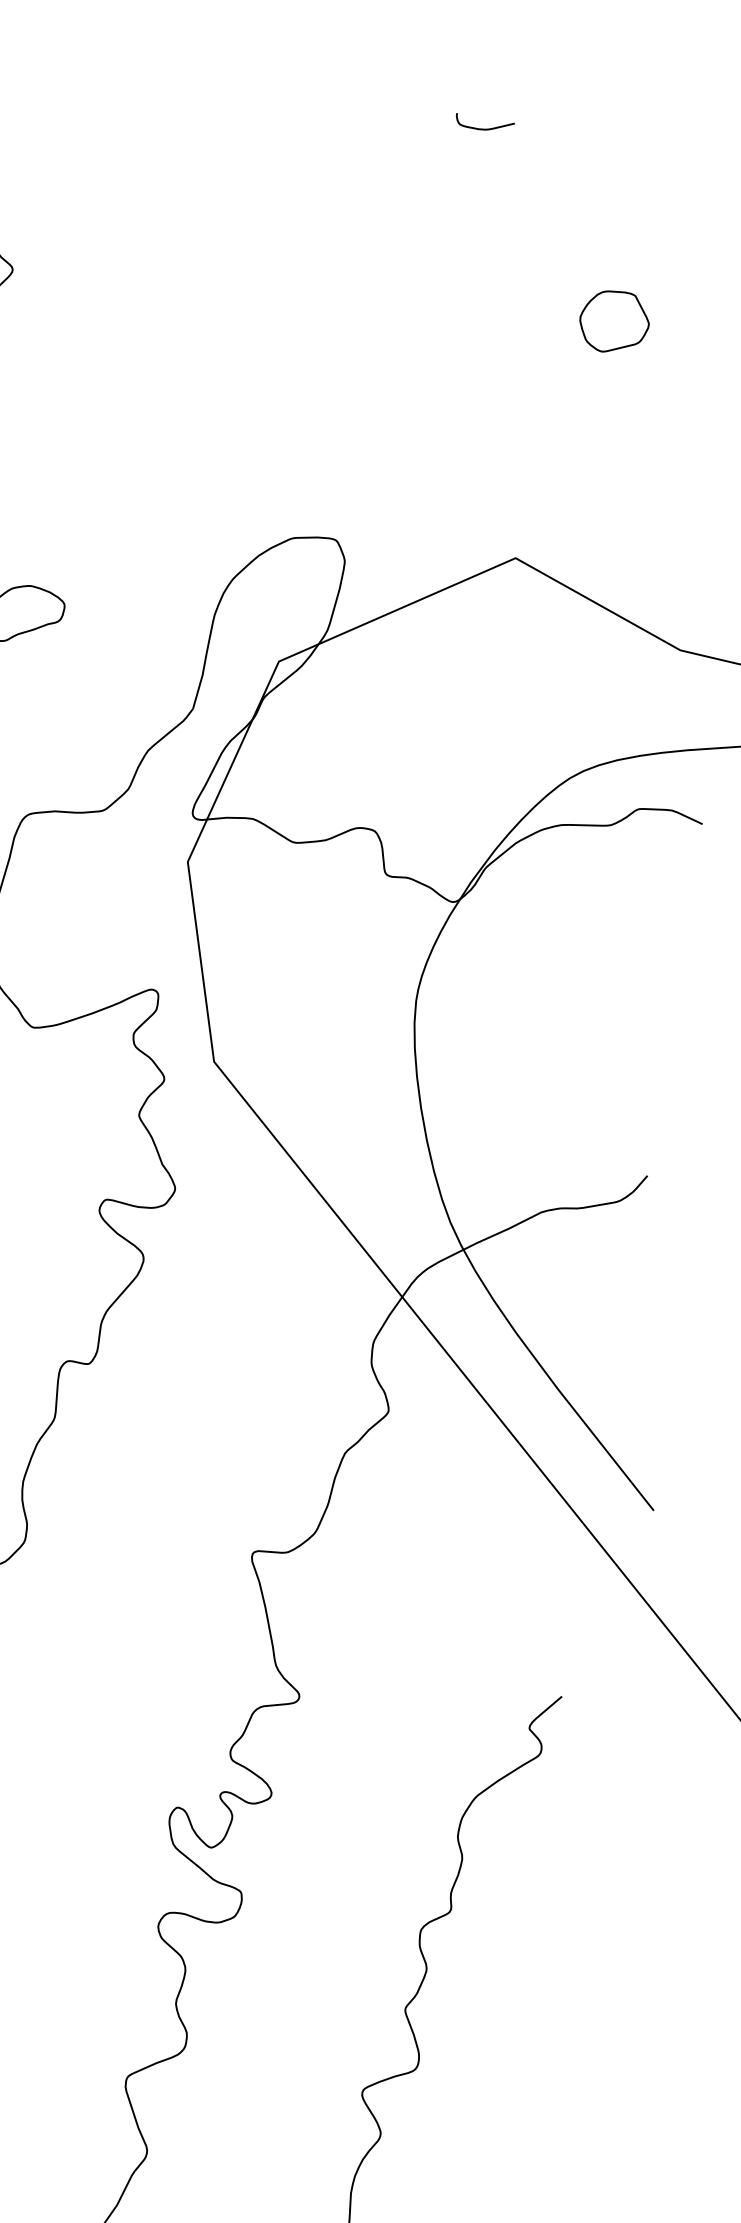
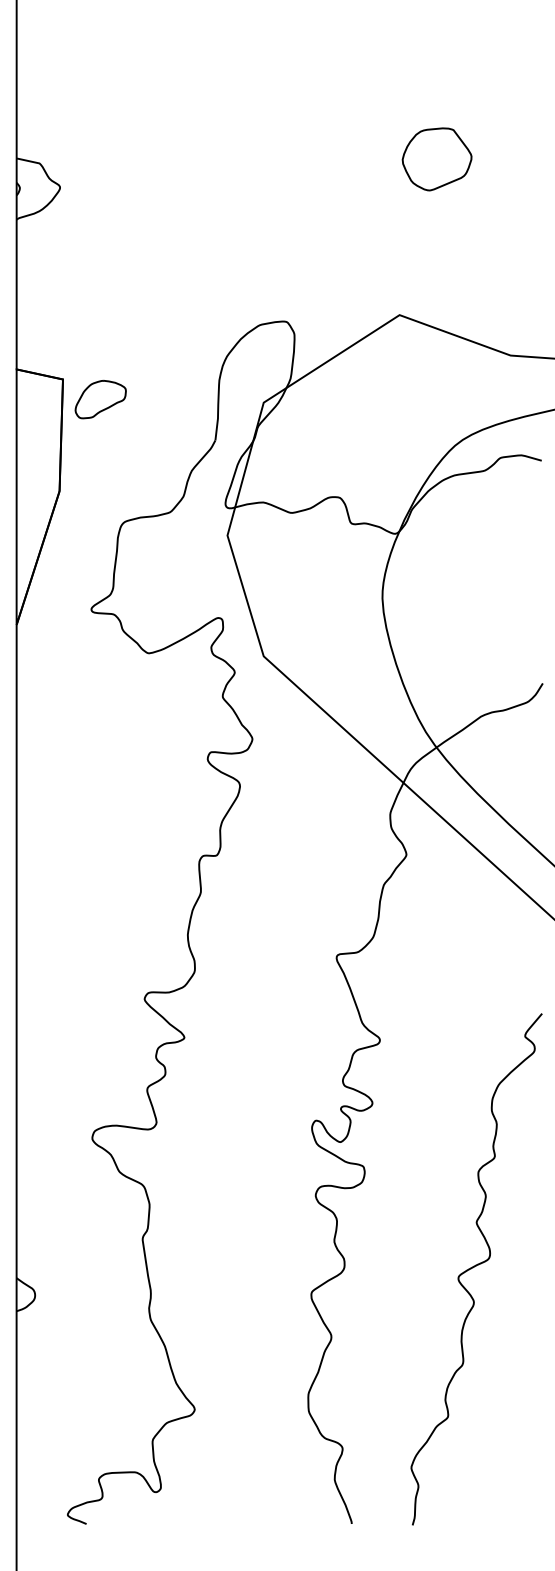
curve: (483, 127) -> (336, 52), removed
part: (613, 322) -> (436, 159), size x1.6

